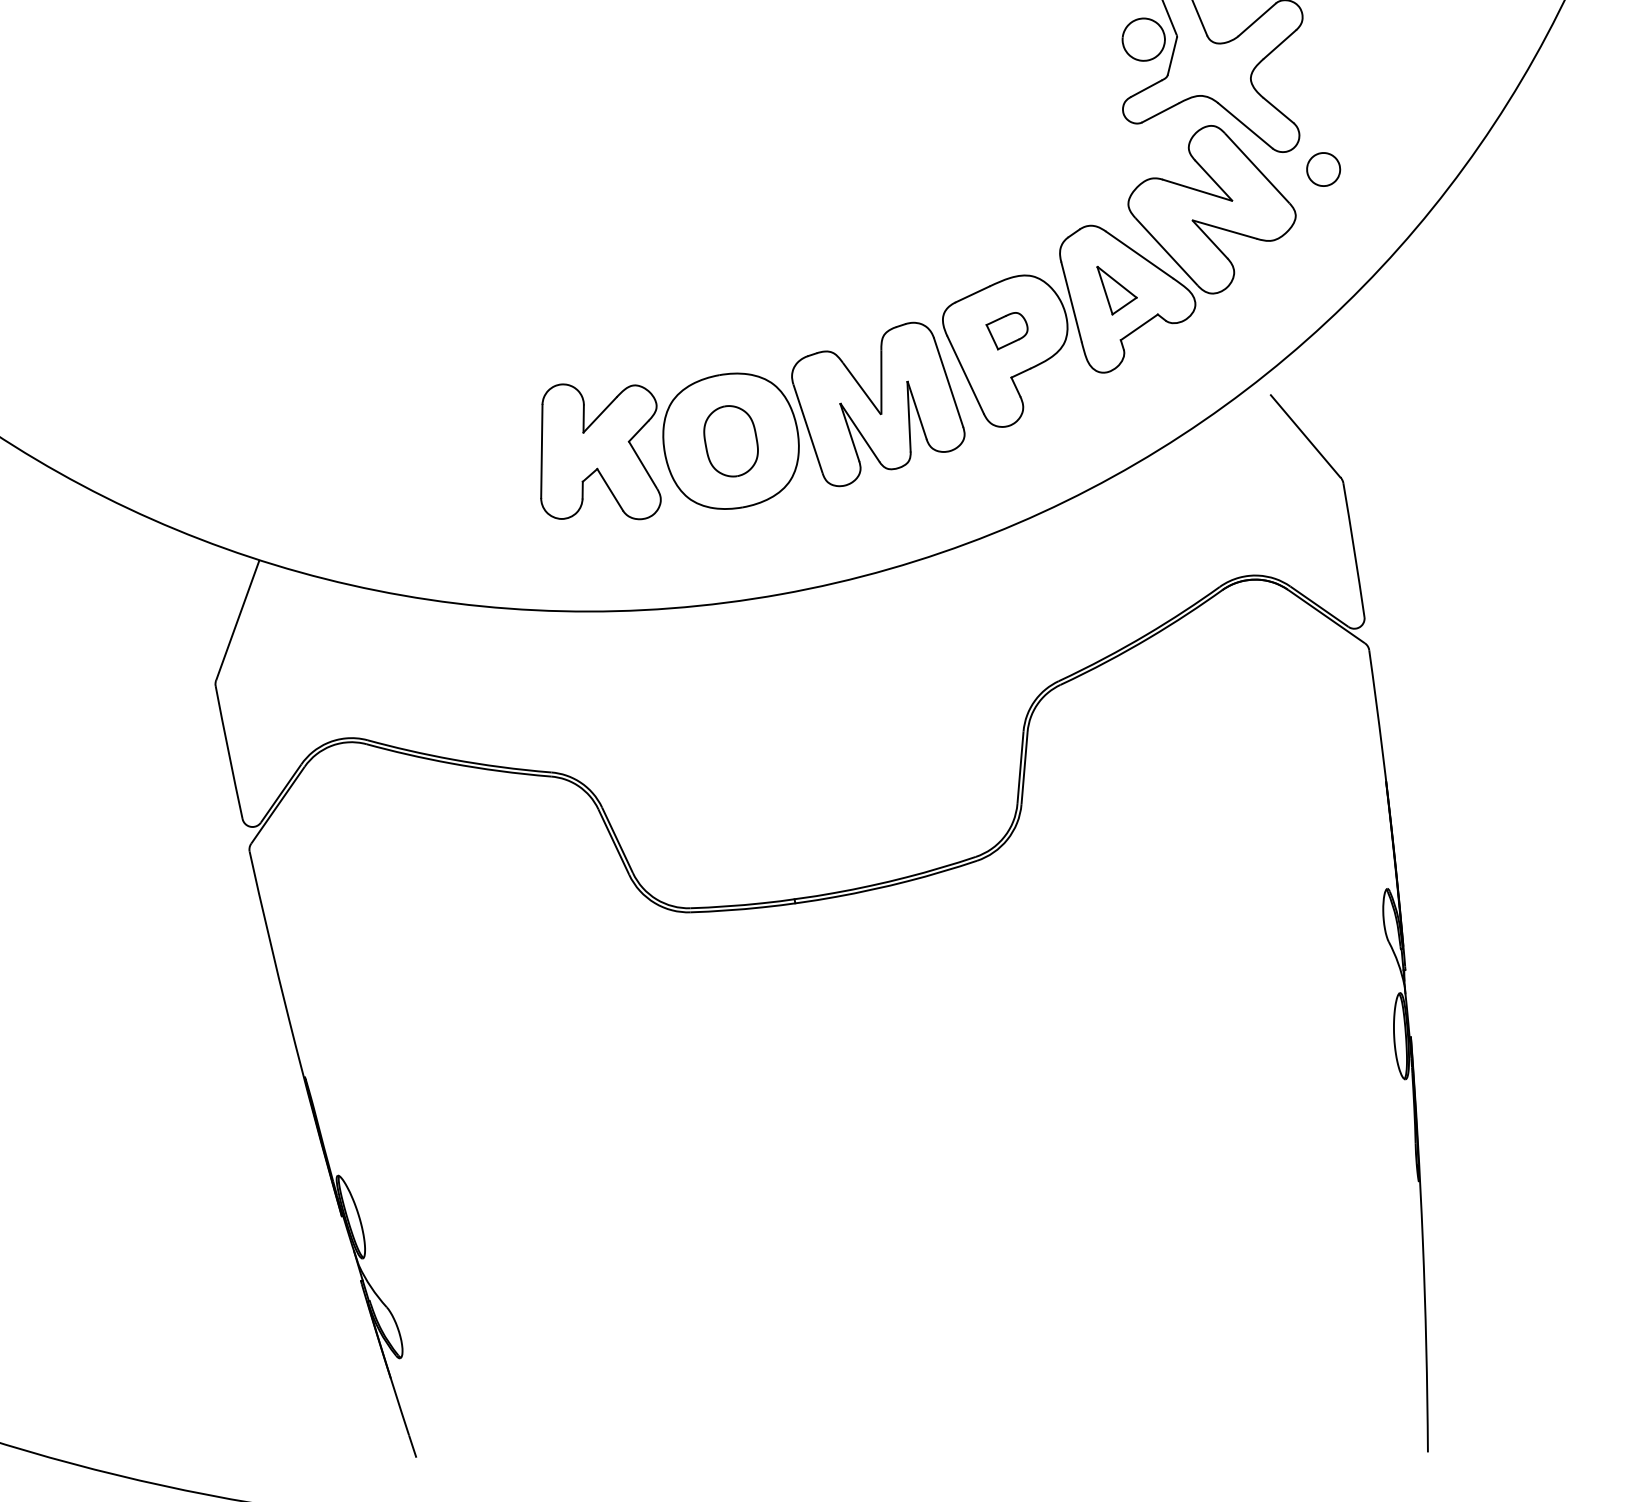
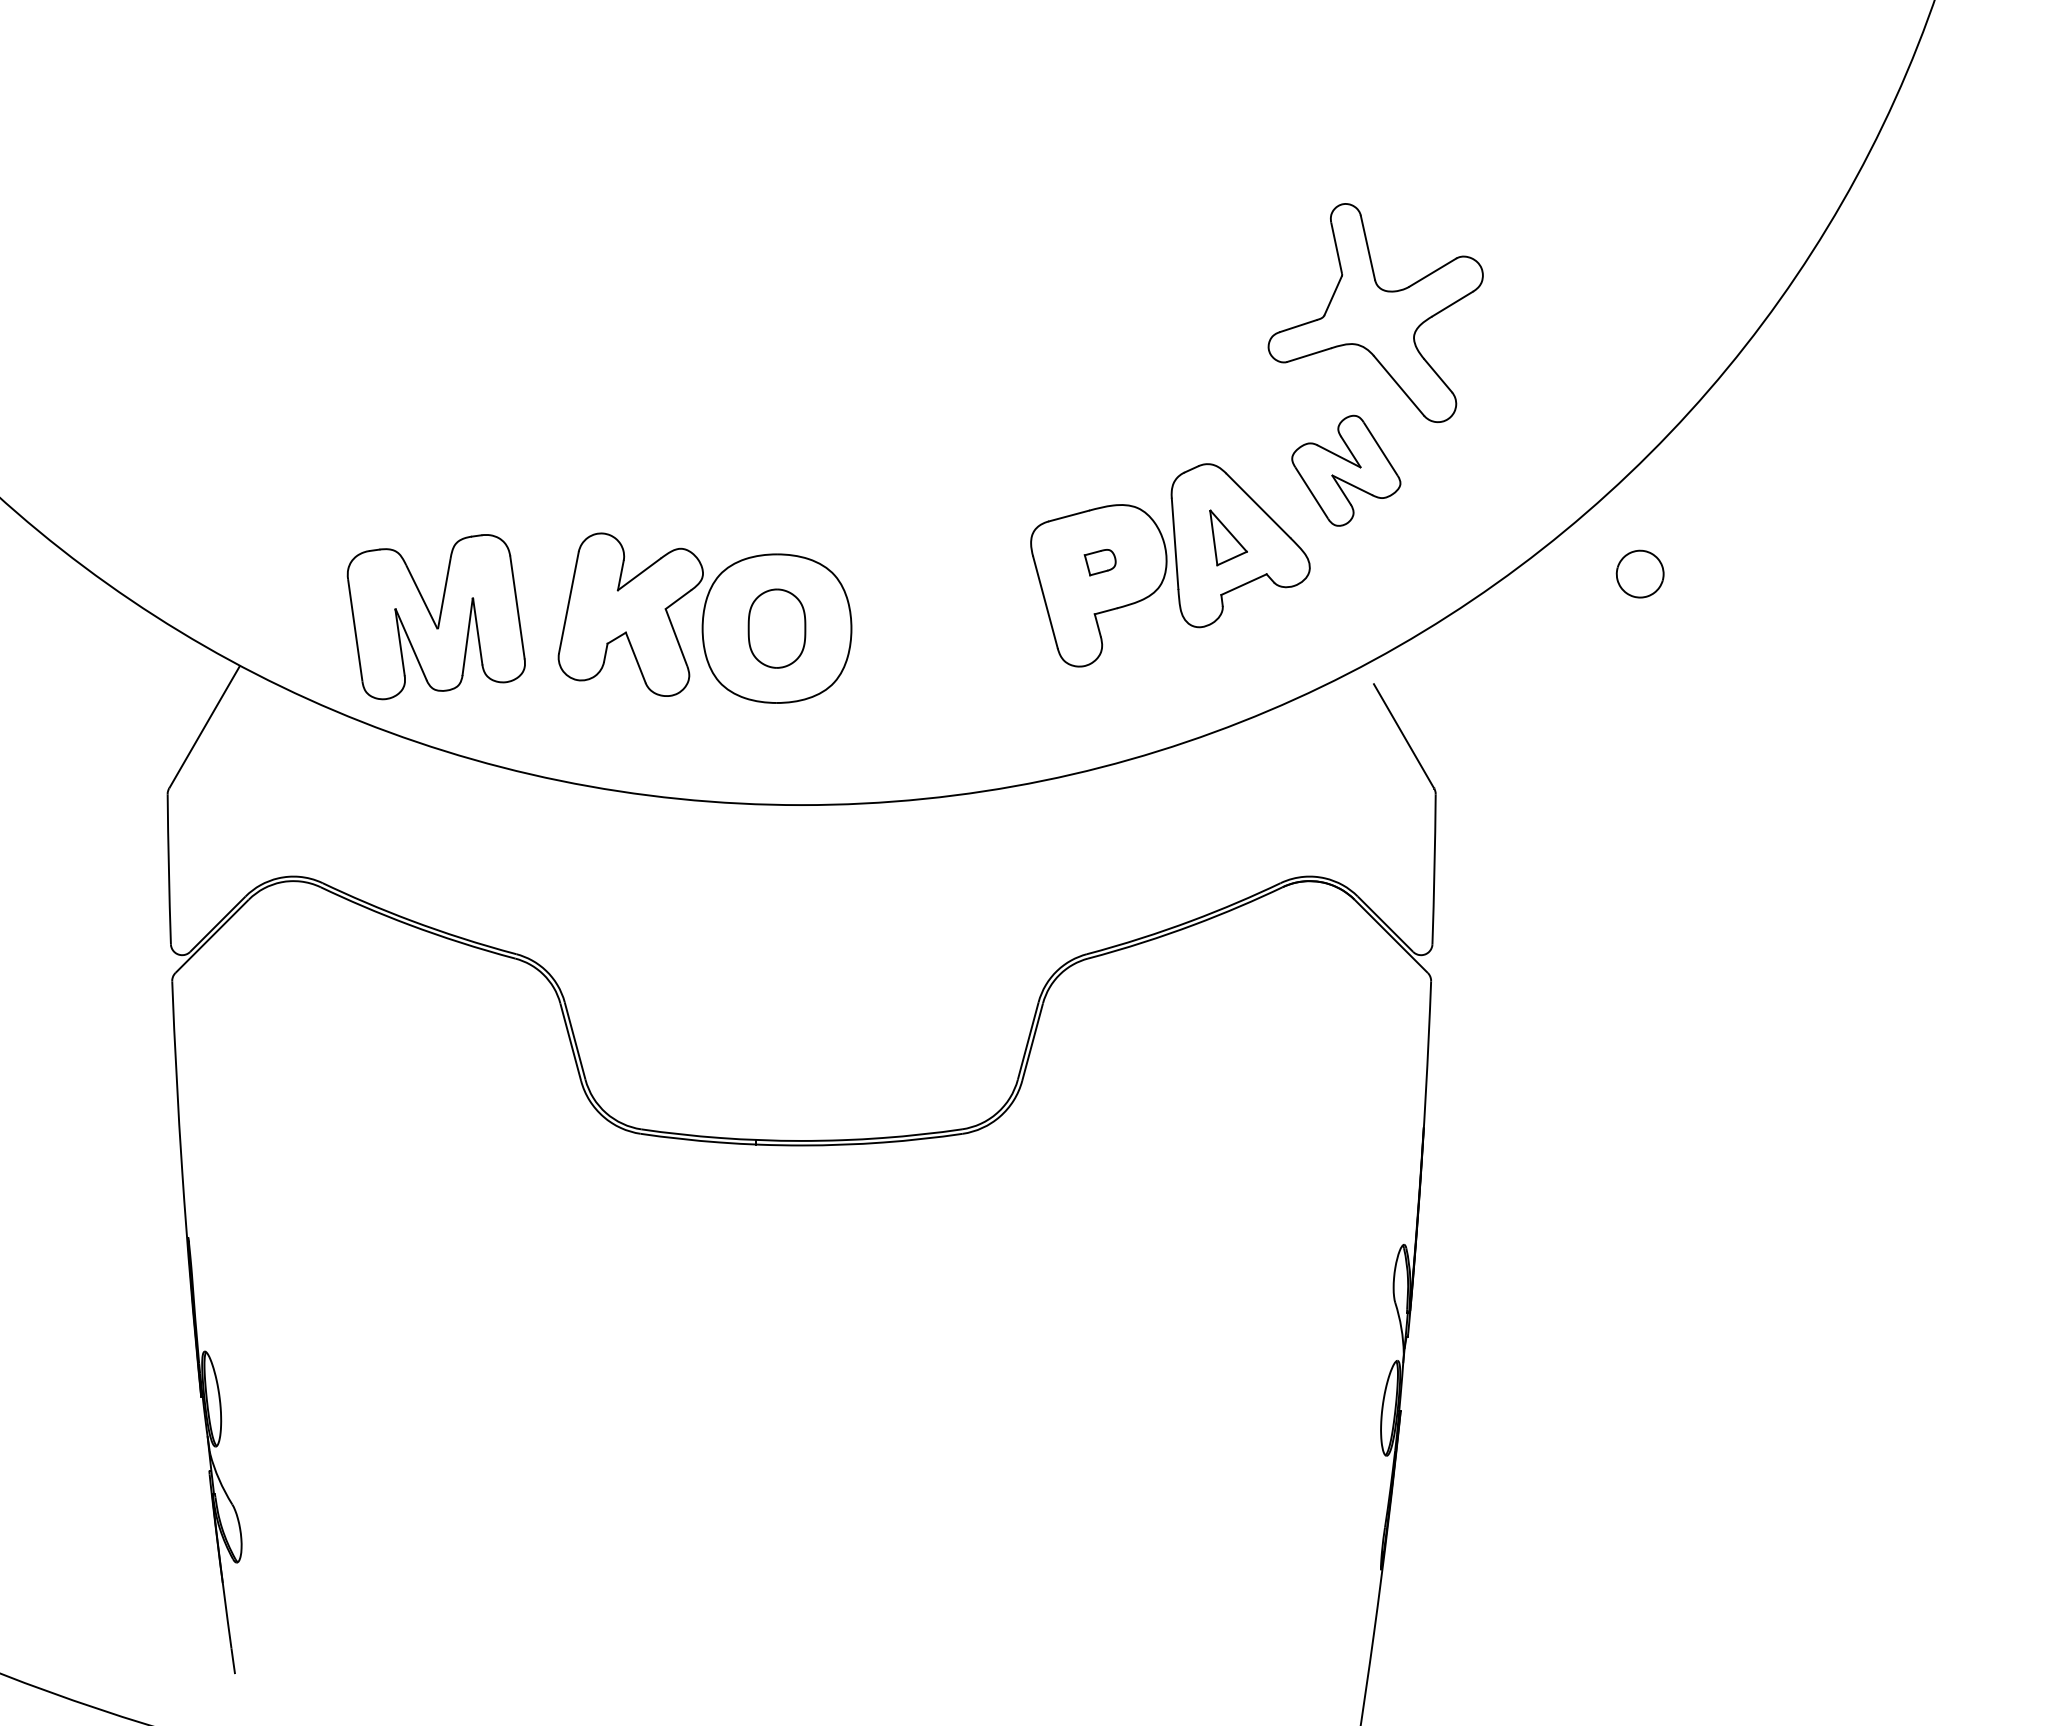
part: (1143, 39) -> (1639, 573), moved
part: (1323, 169) -> (1475, 448), removed
part: (1212, 209) -> (1346, 470), size x0.6
part: (1008, 330) -> (1100, 562), size x0.7
part: (877, 404) -> (435, 617), moved

